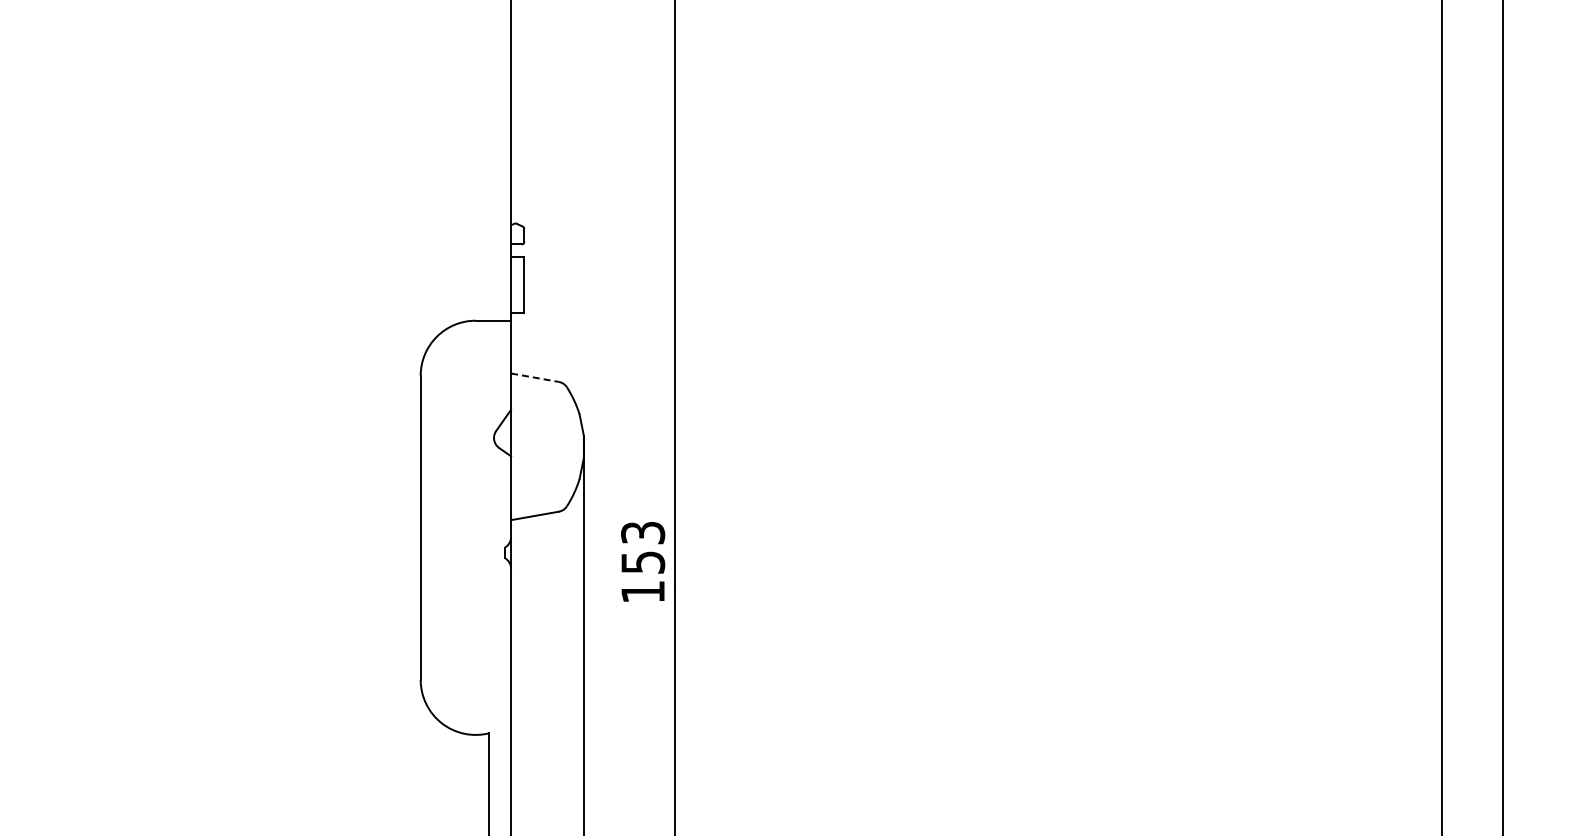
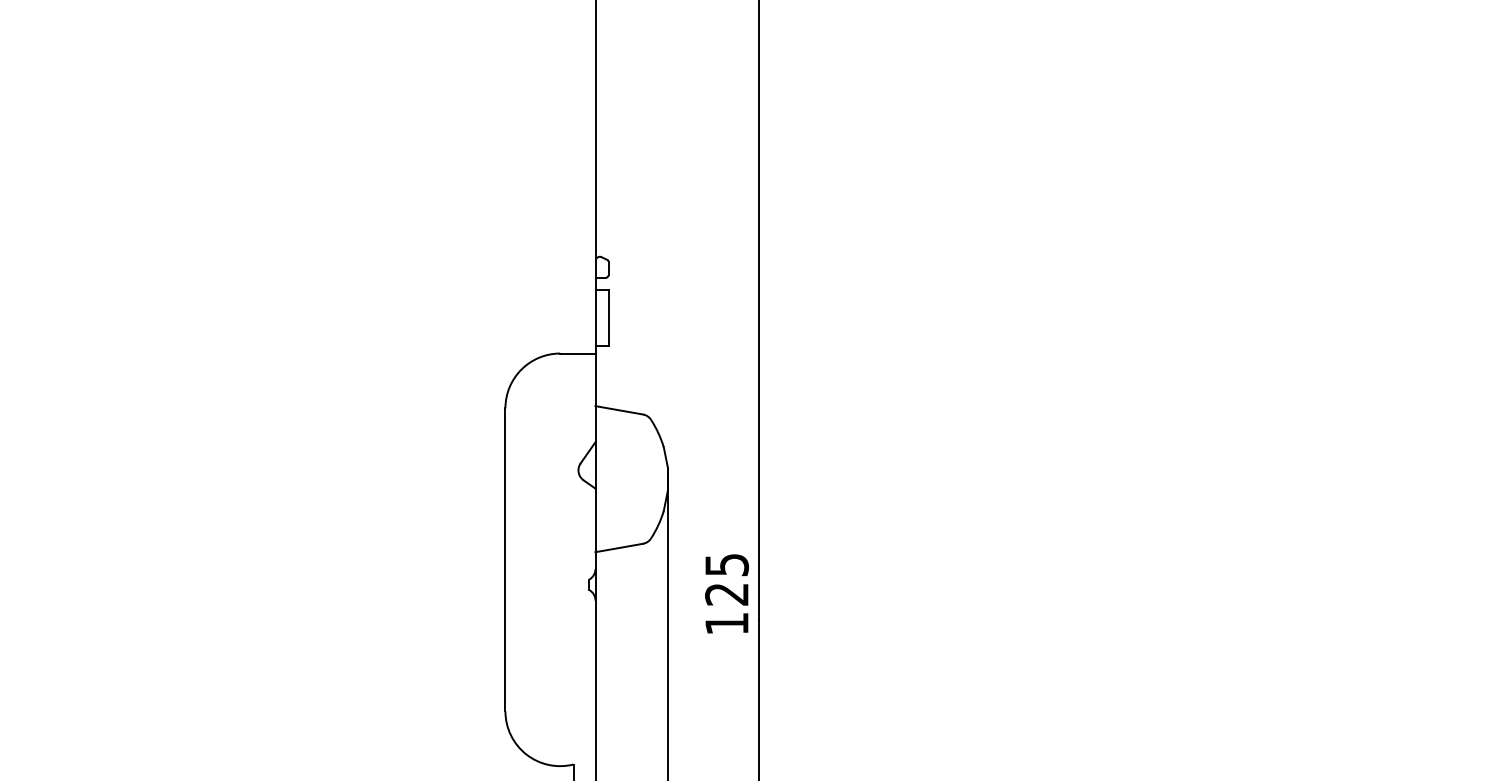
line: (535, 377) -> (619, 410), dashed -> solid
text: (643, 547) -> (727, 579), 153 -> 125

